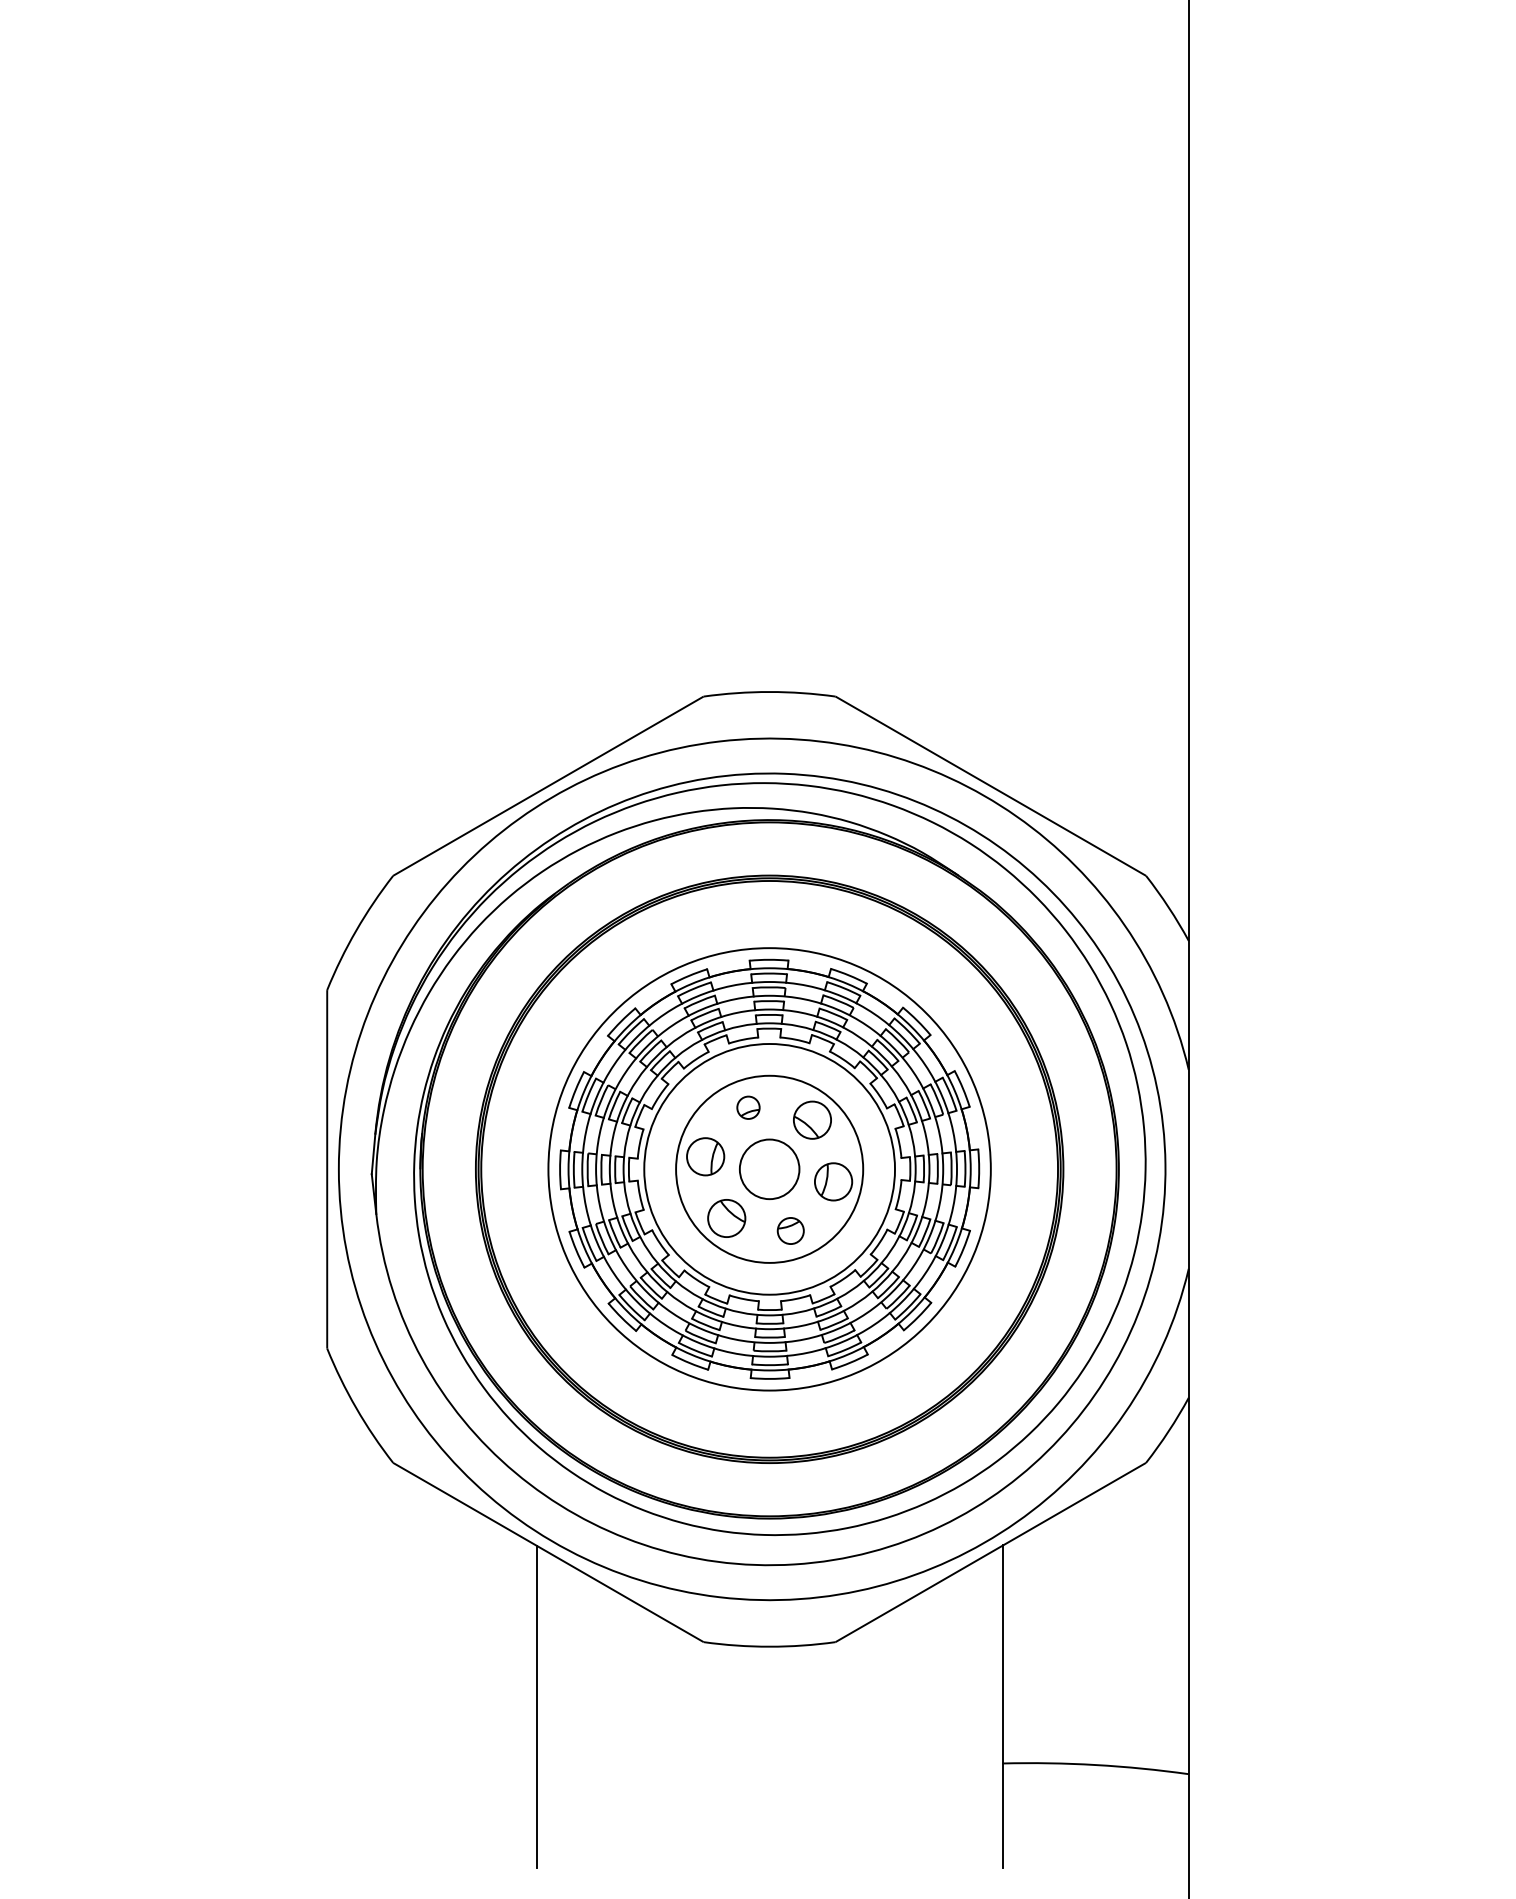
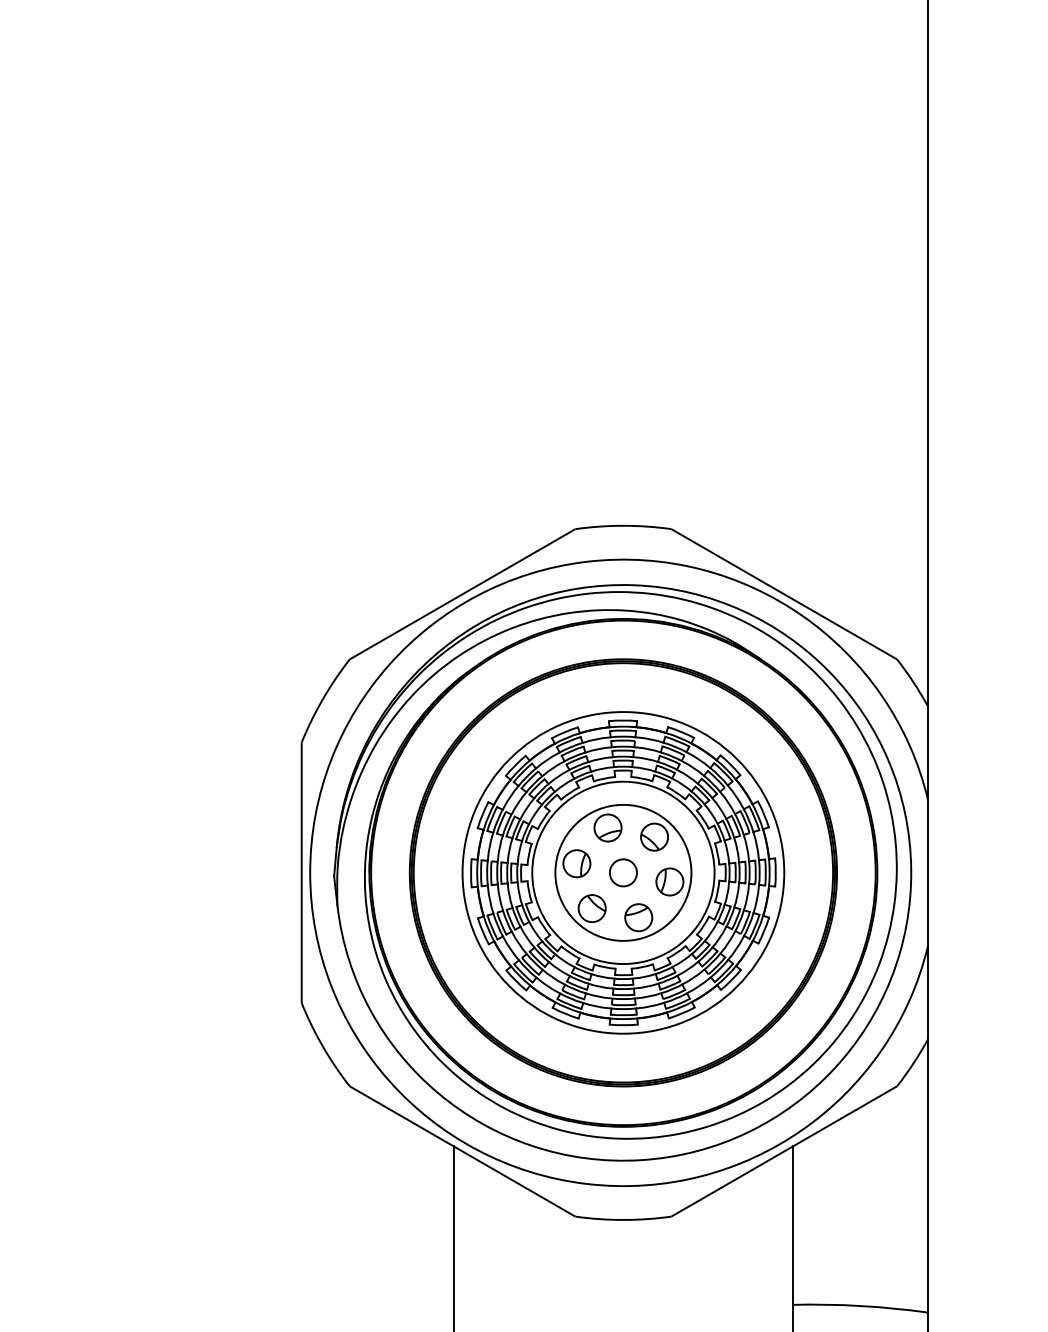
part: (748, 1107) -> (608, 827), size x1.67
circle: (769, 1168) -> (623, 872), size x0.62
part: (790, 1230) -> (638, 917), size x1.43

